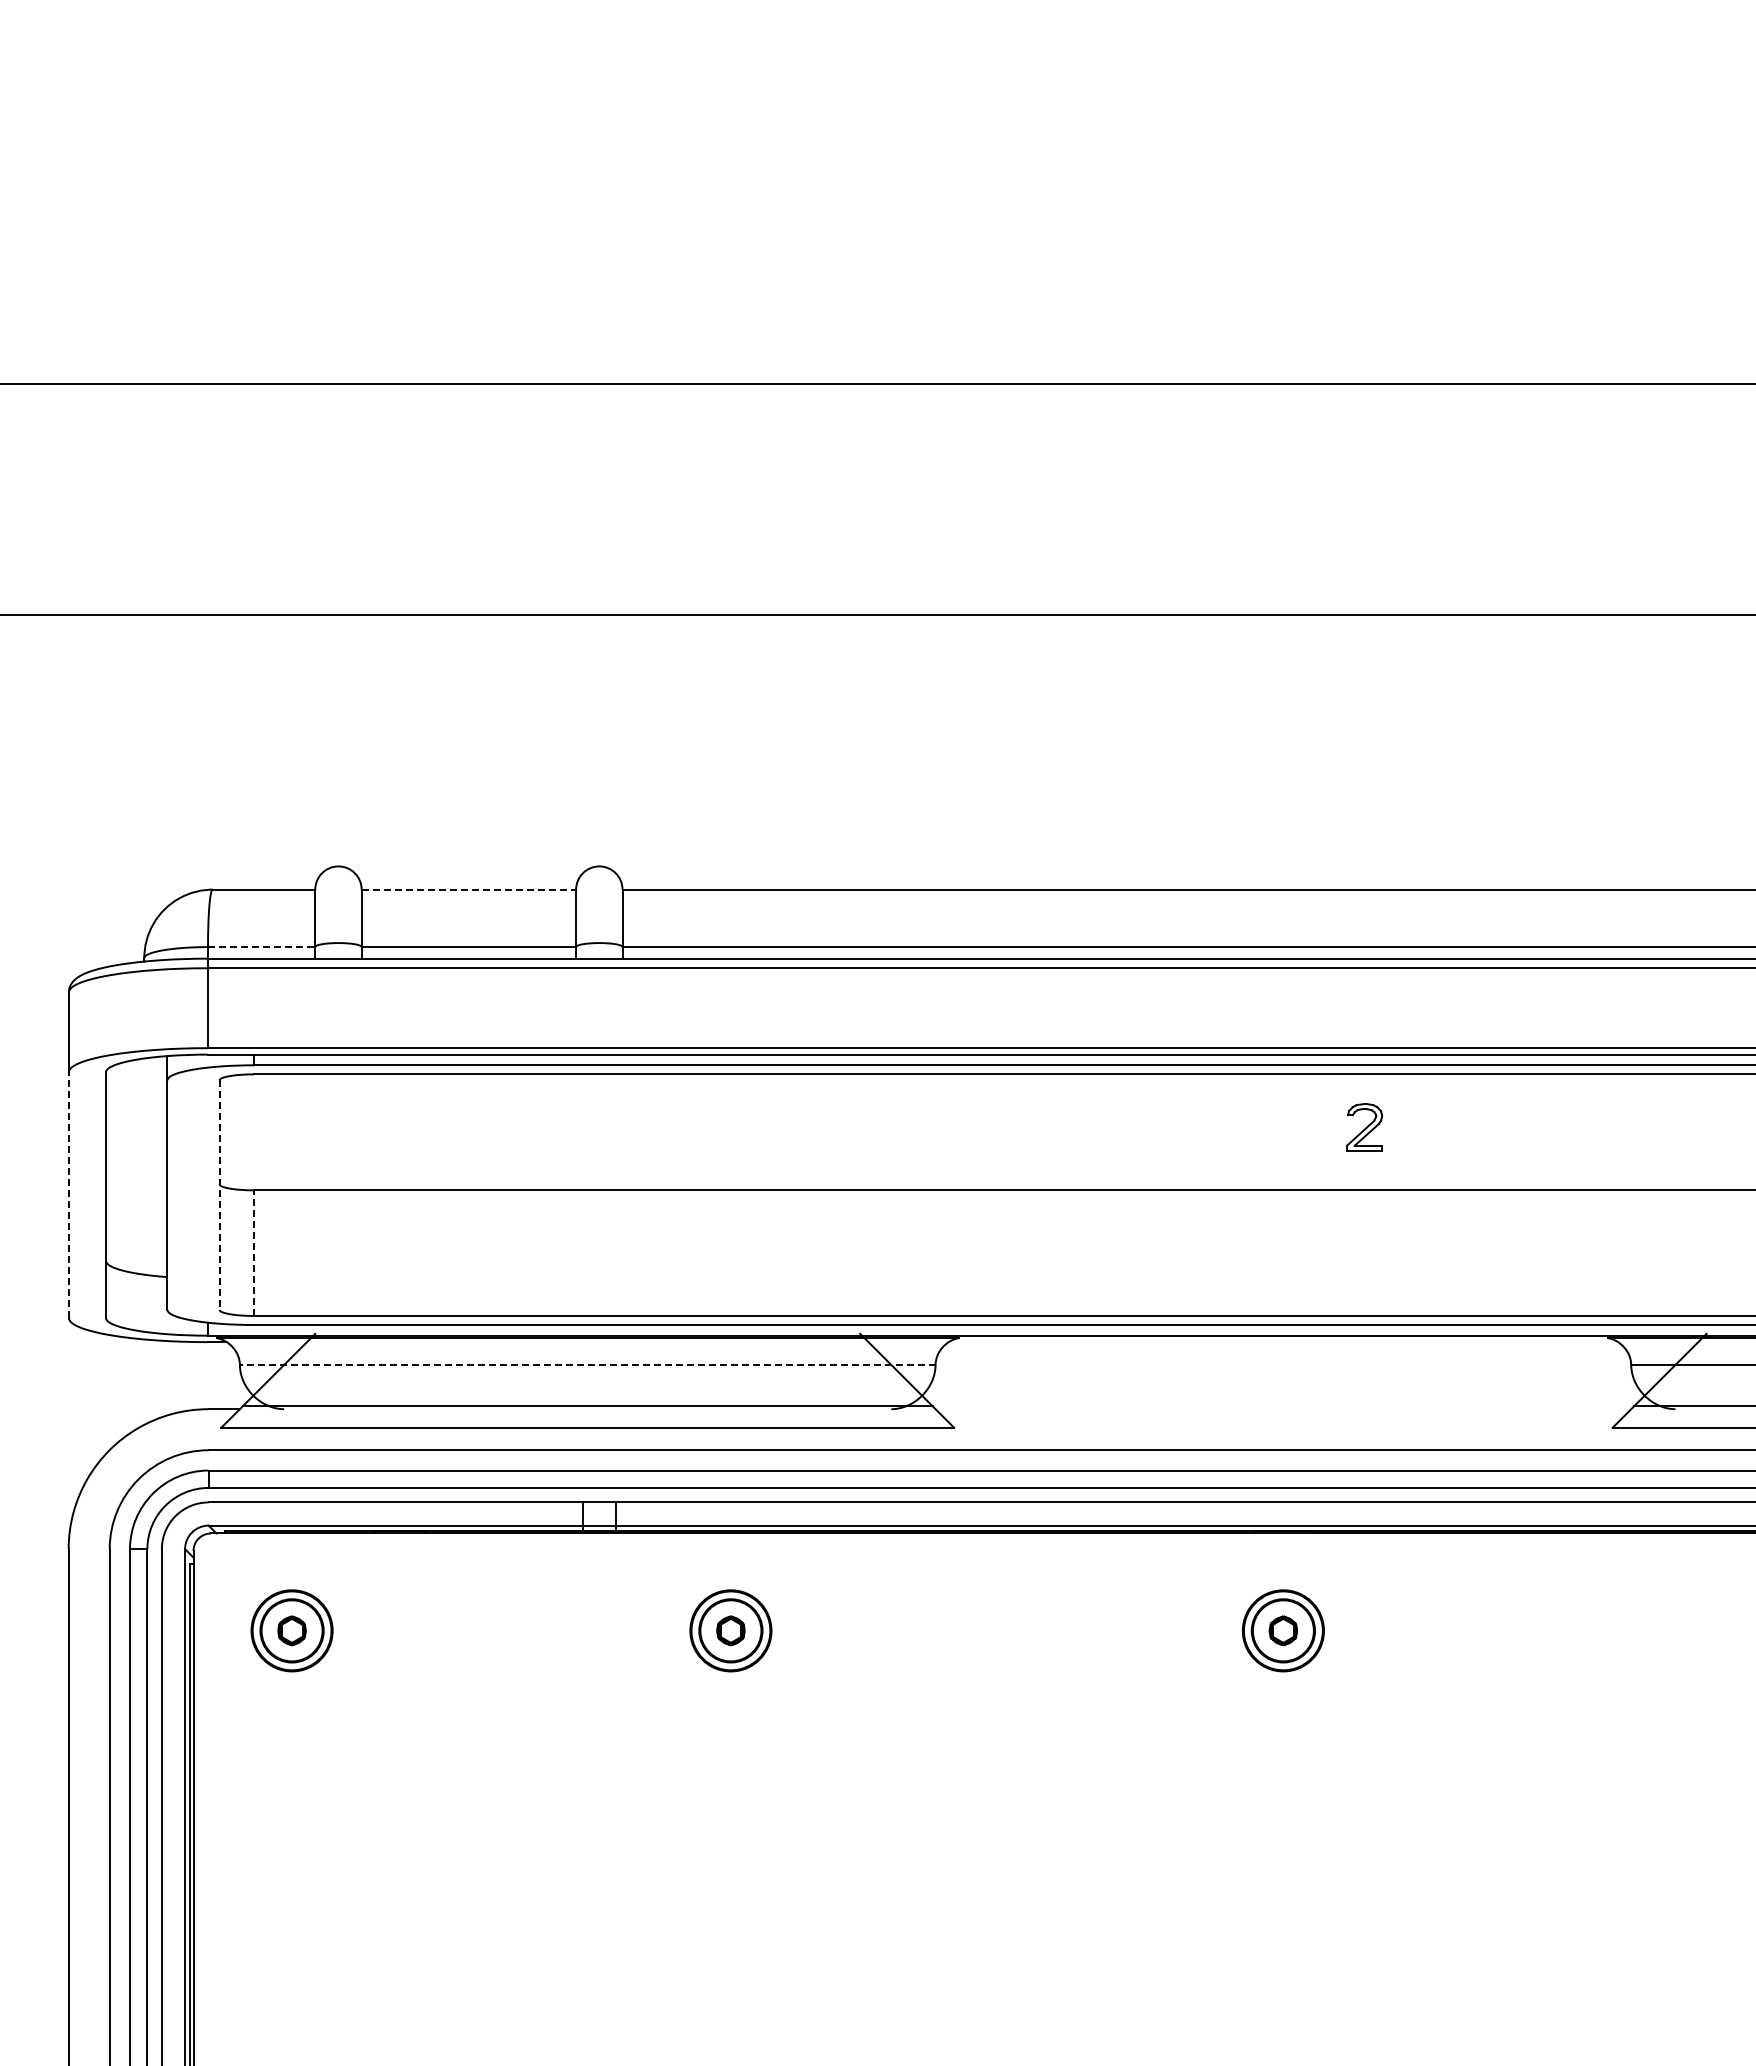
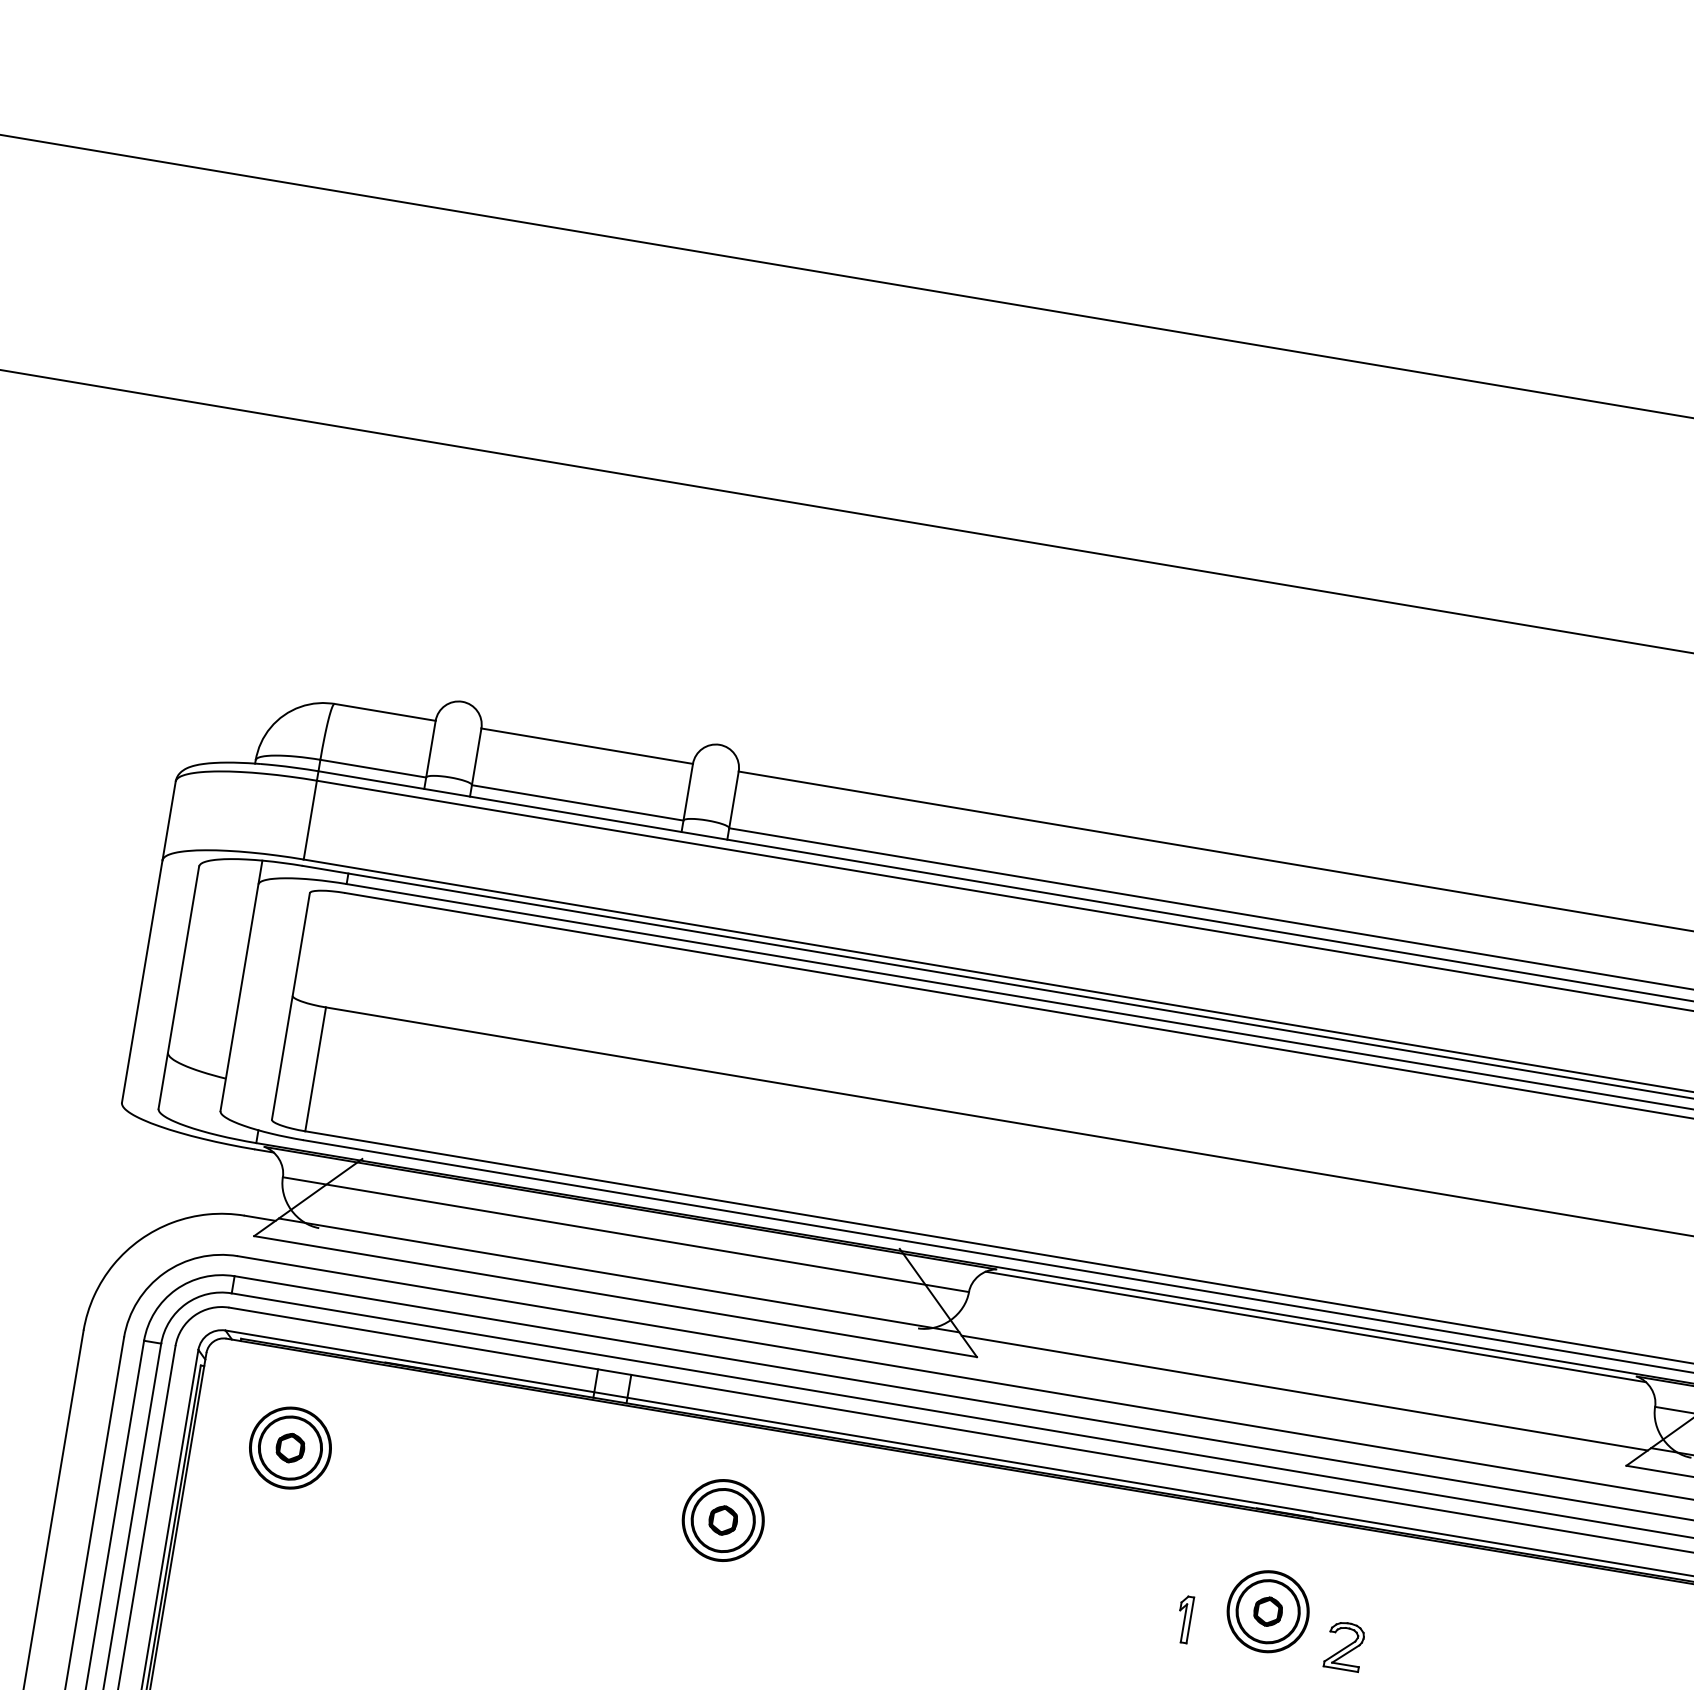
line: (469, 889) -> (587, 746), dashed -> solid
line: (261, 947) -> (373, 769), dashed -> solid
part: (1364, 1127) -> (1344, 1646), moved
line: (68, 1195) -> (141, 981), dashed -> solid
line: (219, 1195) -> (290, 1006), dashed -> solid
line: (254, 1253) -> (315, 1069), dashed -> solid
line: (1283, 1342) -> (1315, 1327), added
line: (587, 1364) -> (625, 1234), dashed -> solid
line: (1283, 1409) -> (1304, 1393), added
part: (1201, 1652) -> (1183, 1619), added

